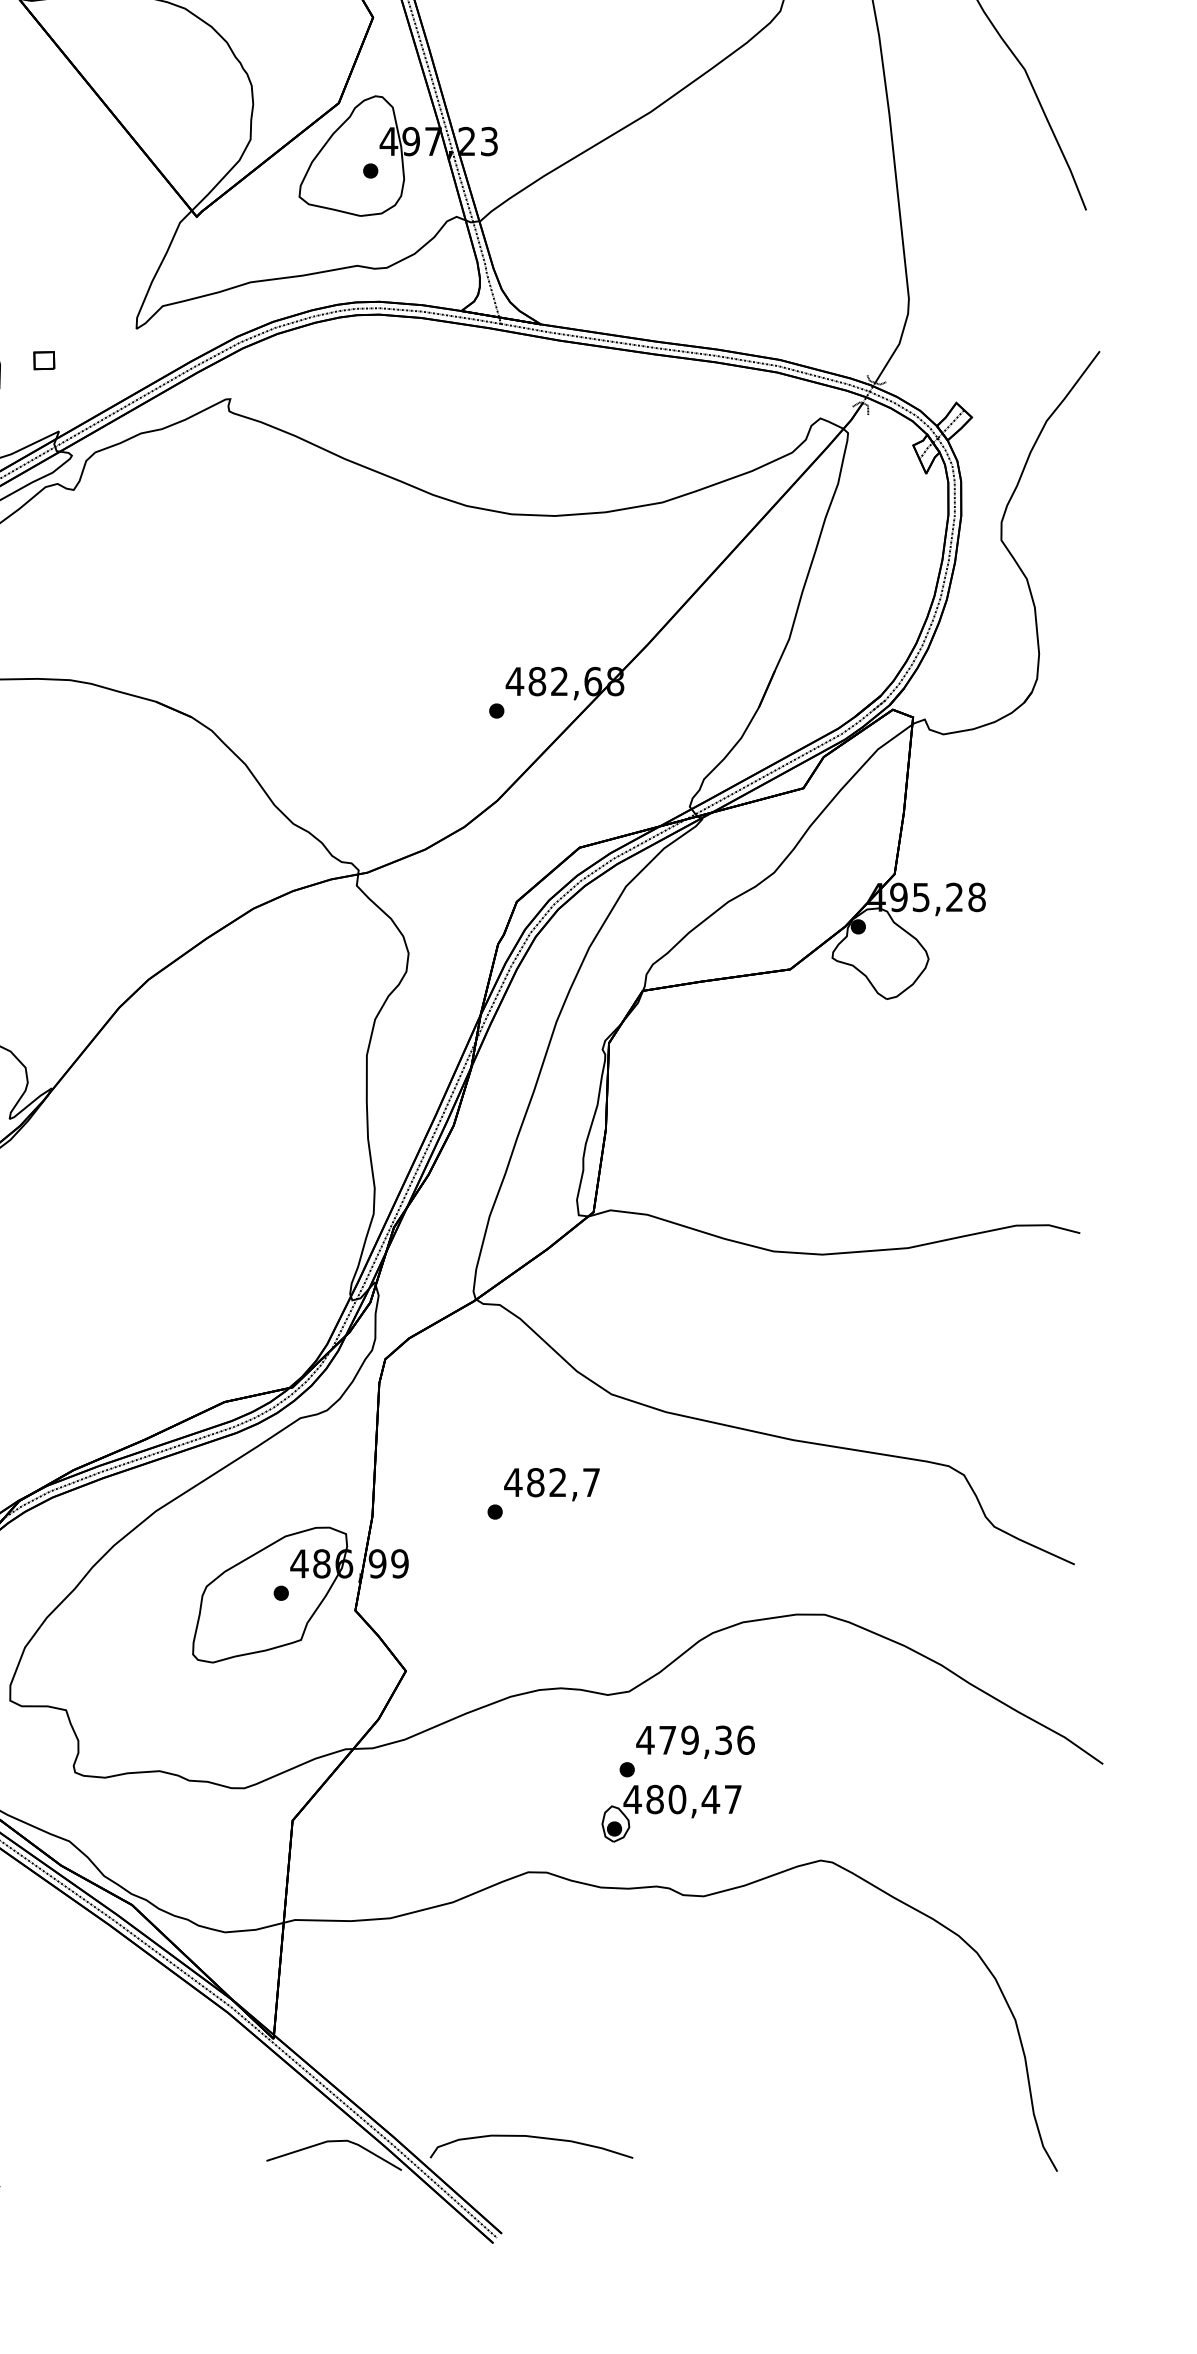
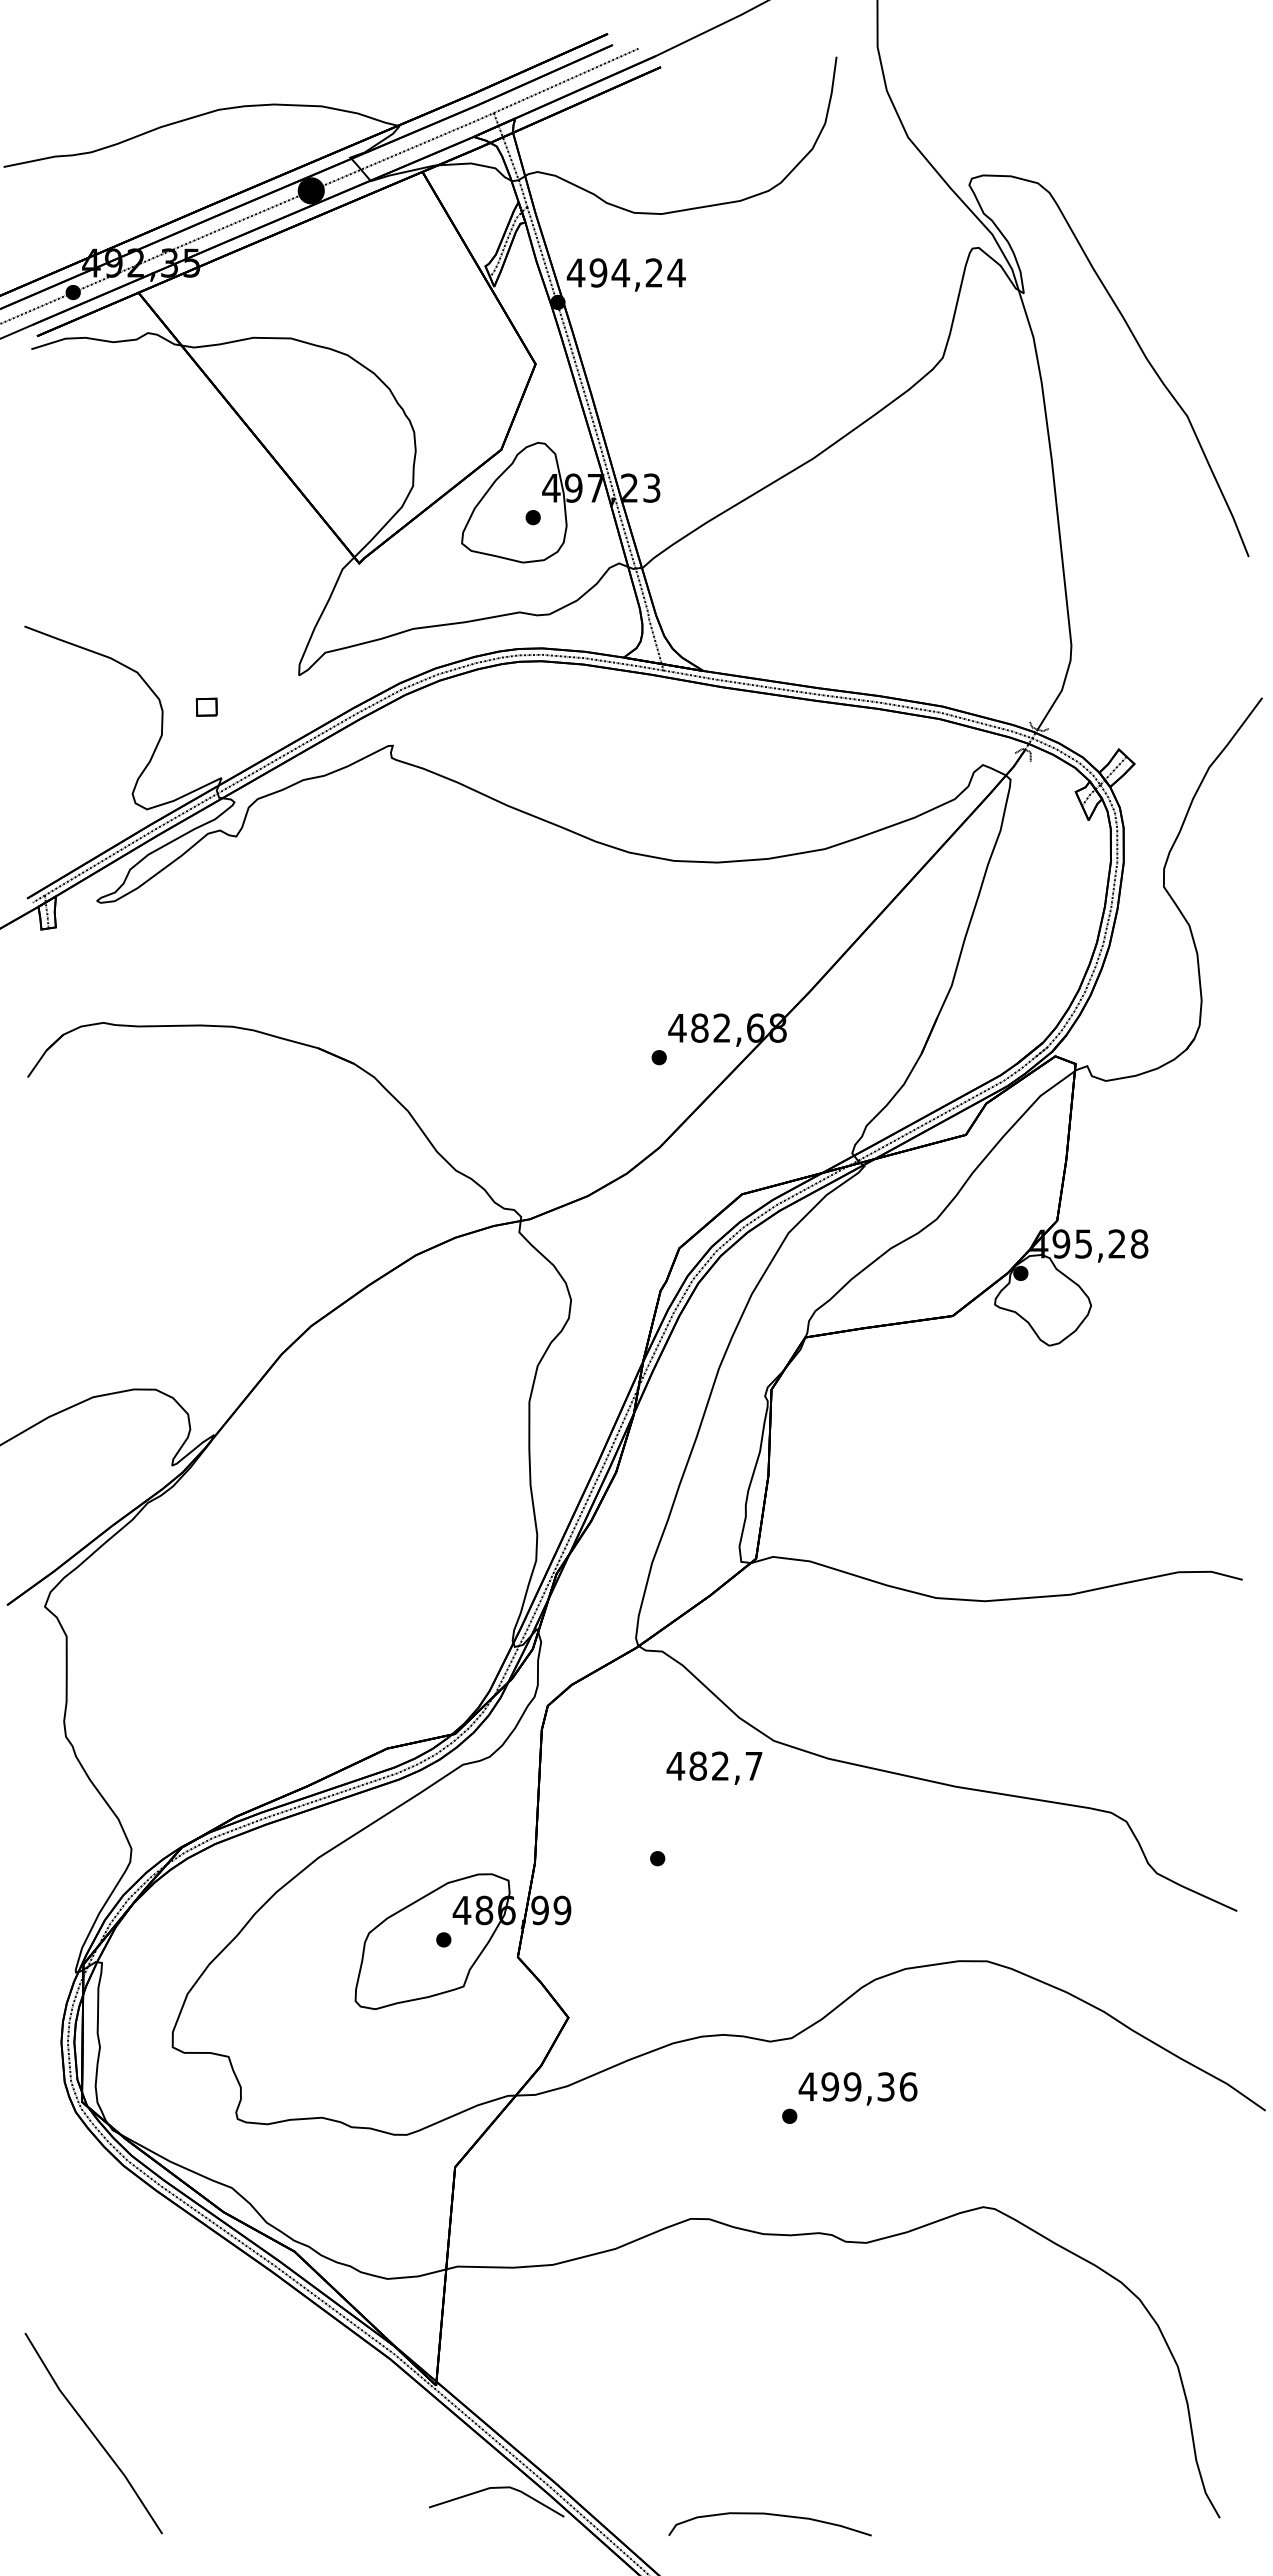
text: (552, 1483) -> (714, 1767), moved
text: (667, 1739) -> (829, 2086), 479,36 -> 499,36
part: (671, 1813) -> (833, 2160), removed
curve: (531, 2137) -> (769, 2515), moved

